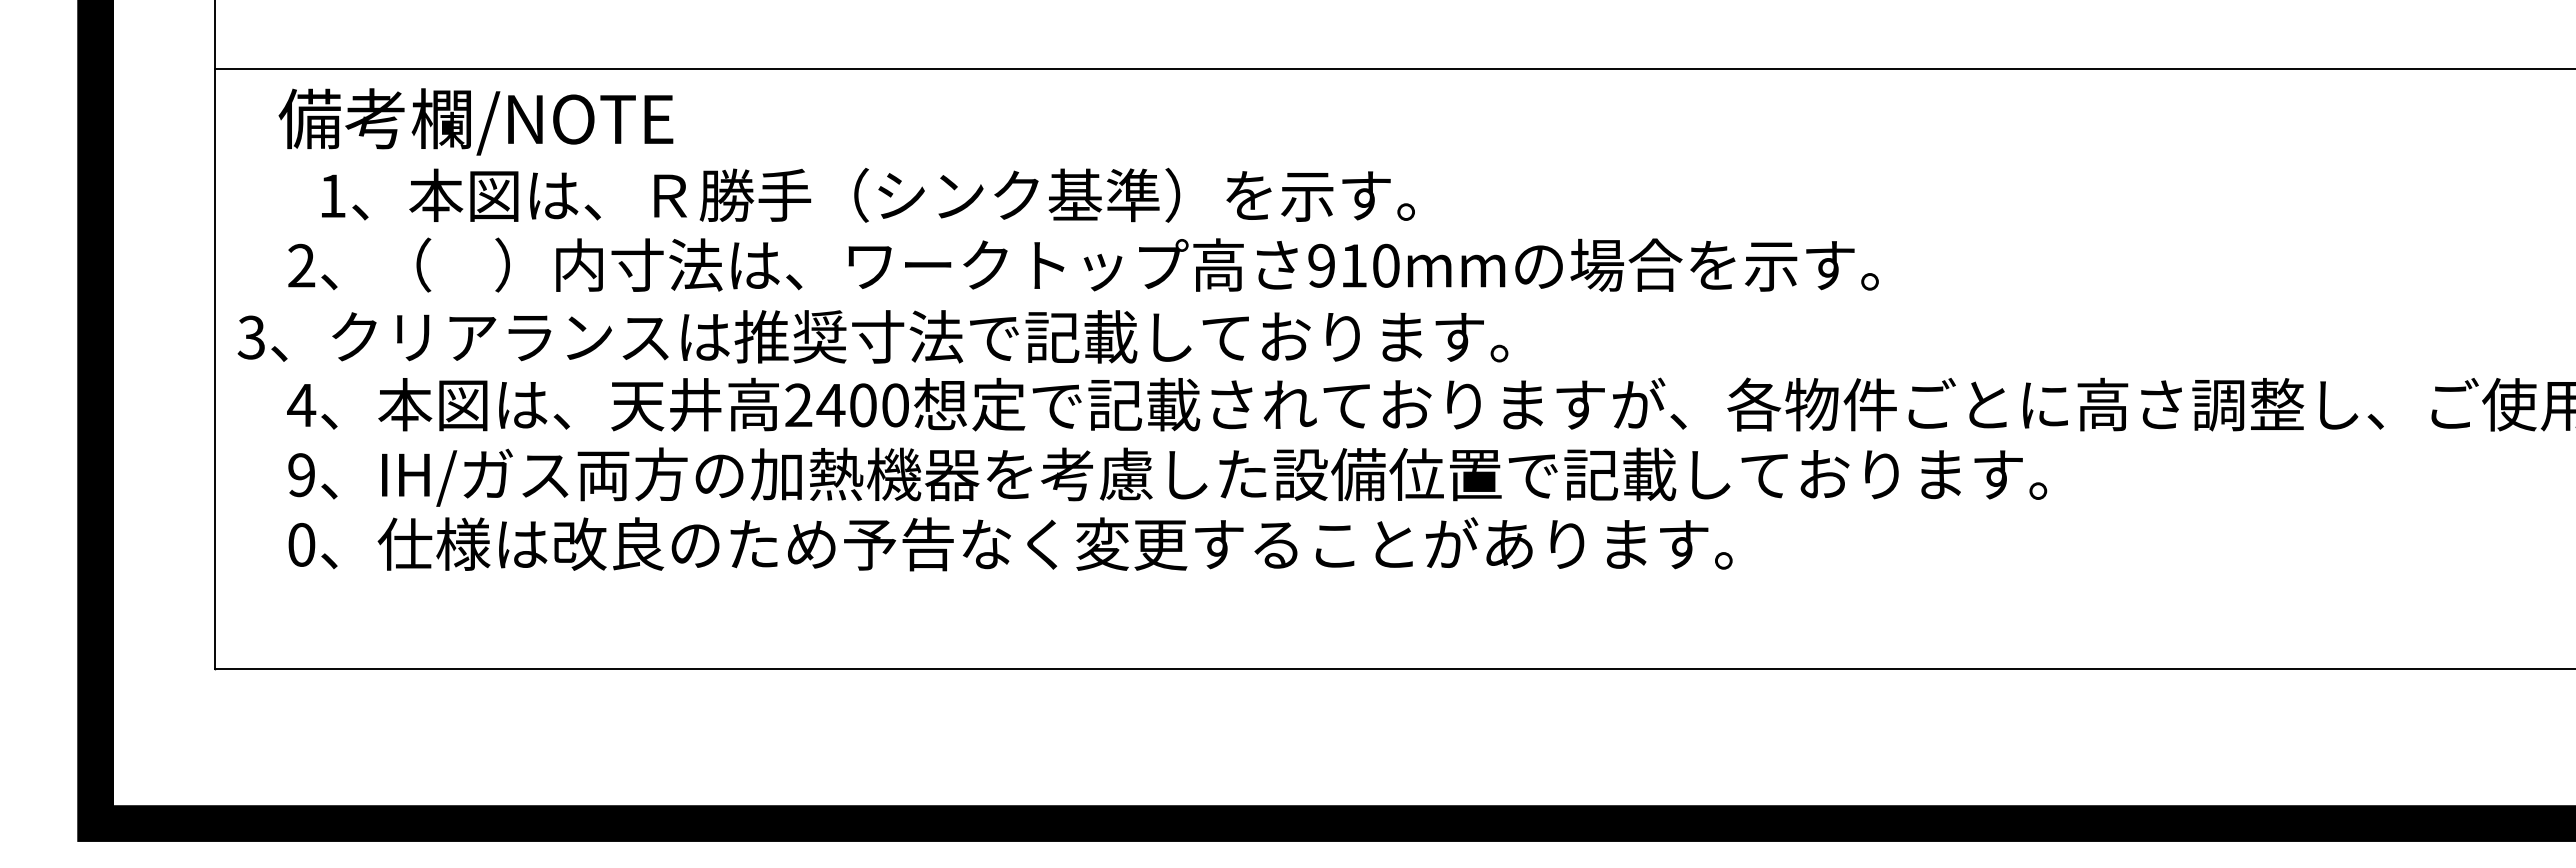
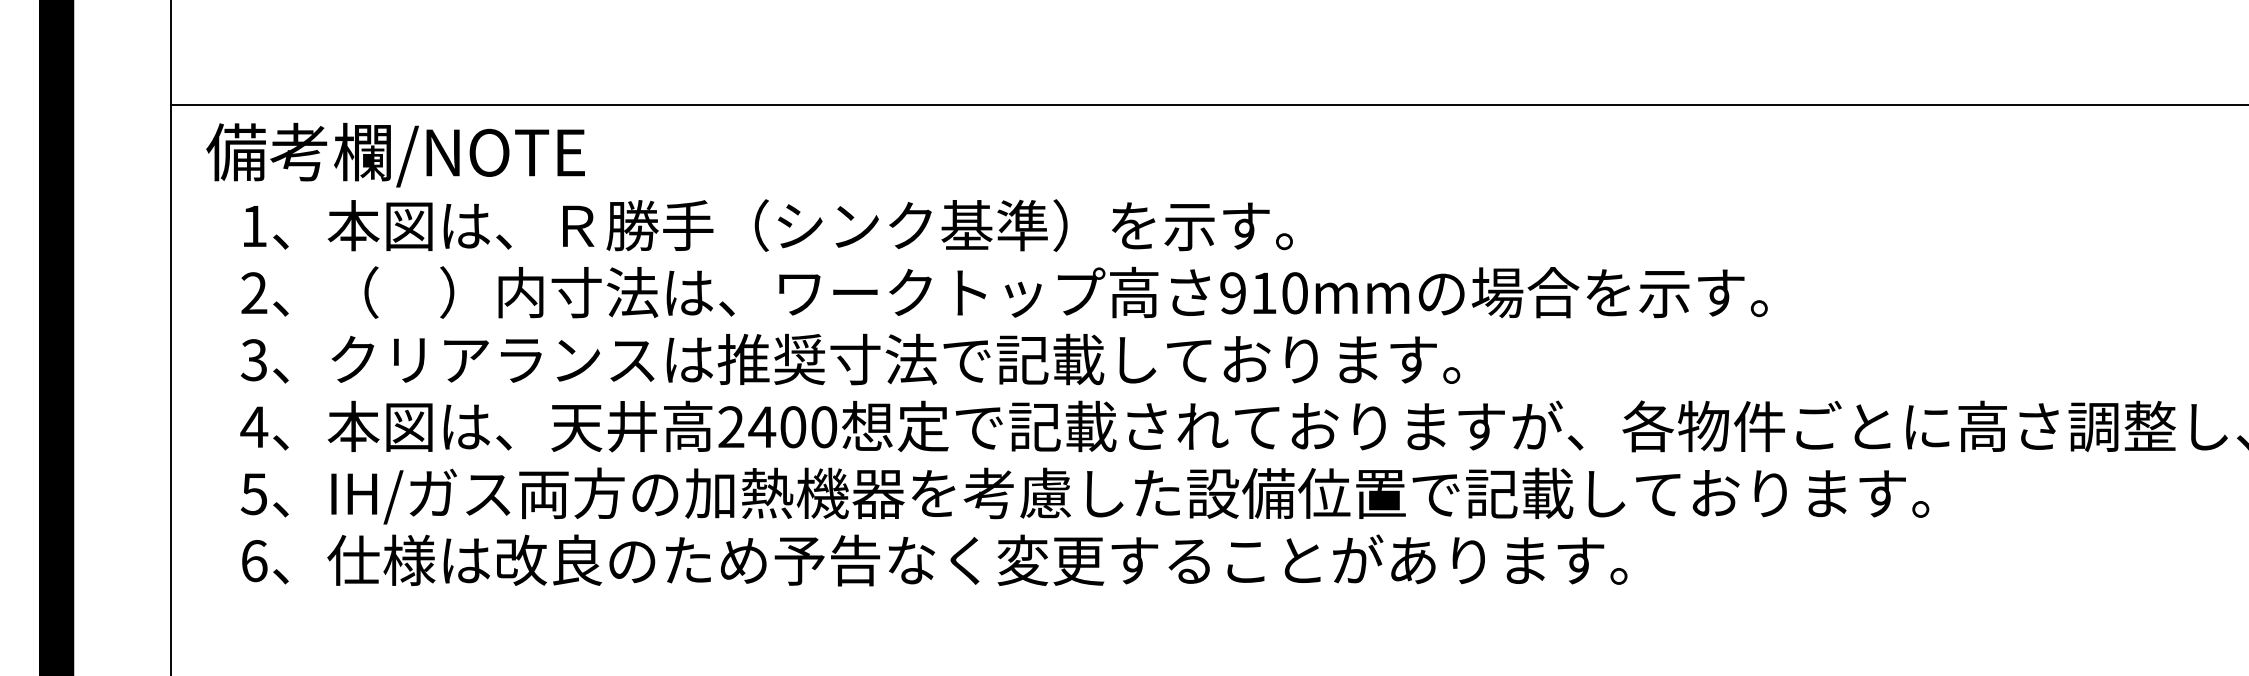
text: (475, 121) -> (395, 154), moved
text: (868, 194) -> (768, 224), moved
text: (872, 336) -> (850, 359), moved
text: (300, 475) -> (253, 494), 9 -> 5
text: (301, 544) -> (254, 560), 0 -> 6

